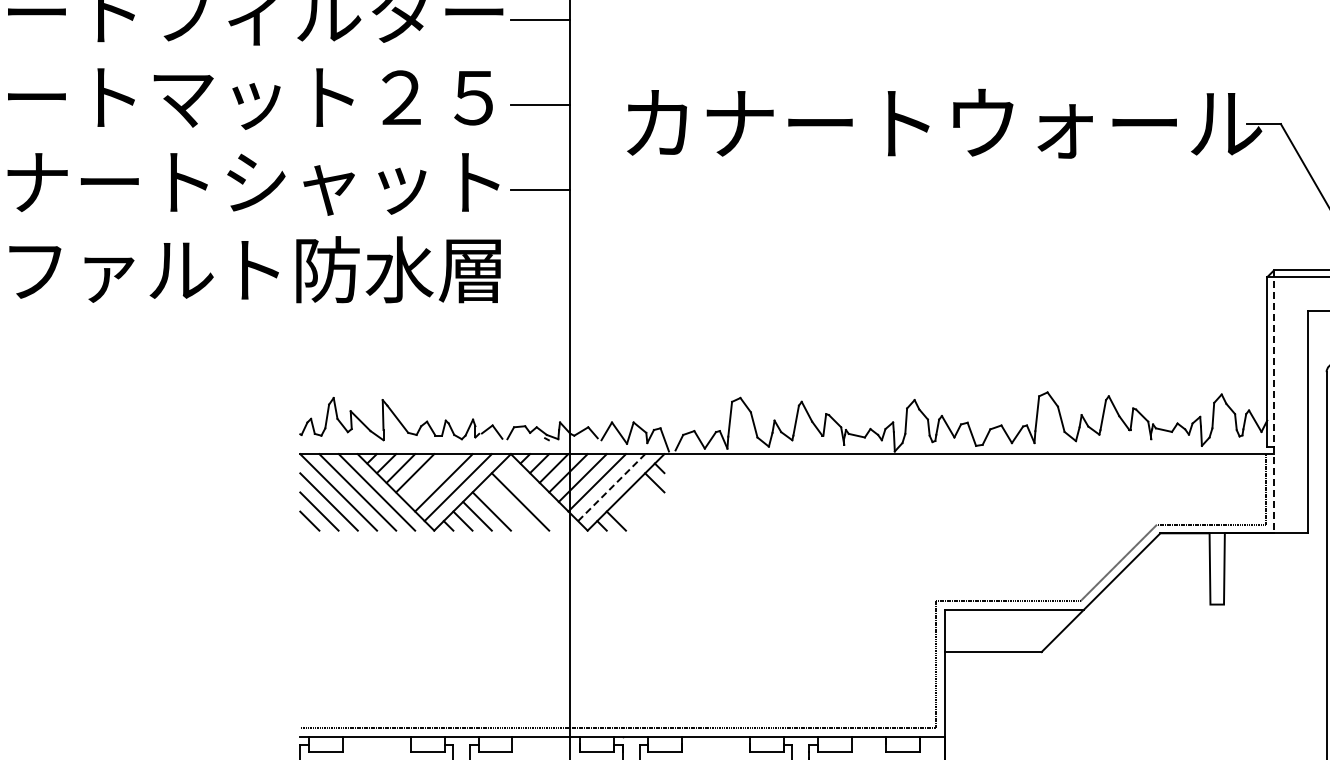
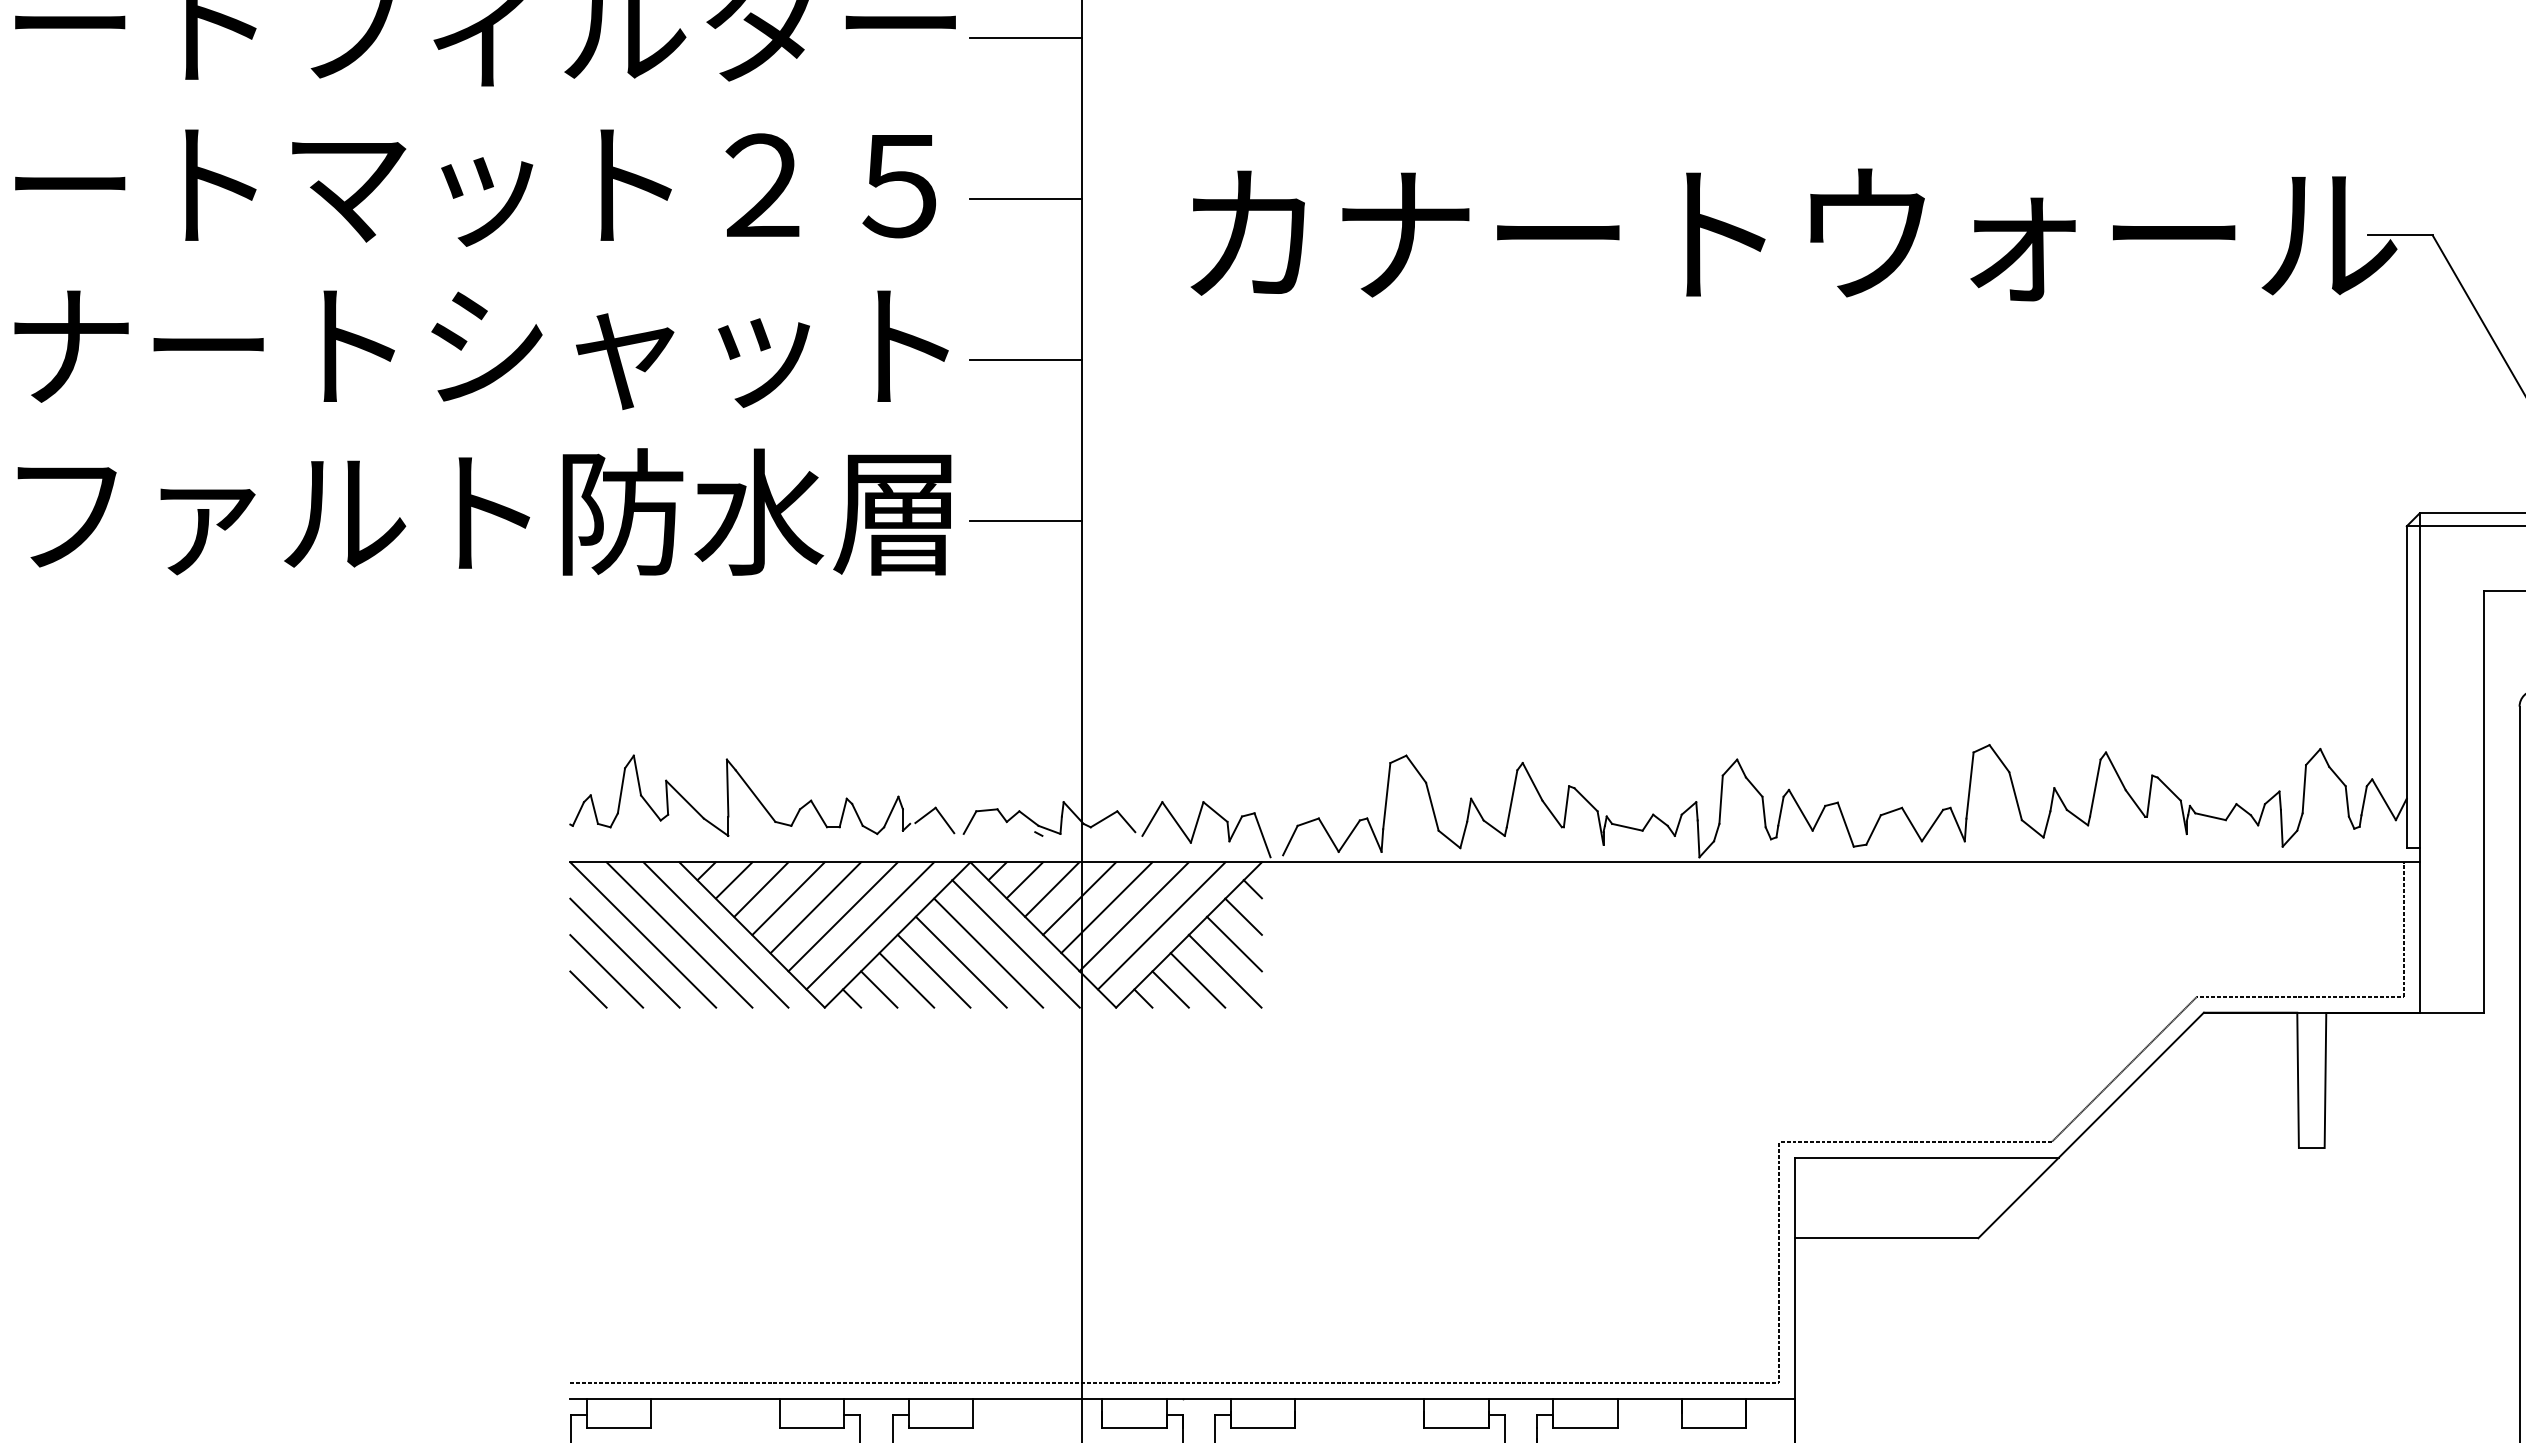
line: (539, 274) -> (1024, 521), added
line: (1274, 402) -> (2420, 764), dashed -> solid
line: (429, 477) -> (815, 906), added
line: (612, 487) -> (1163, 925), dashed -> solid
line: (534, 496) -> (1015, 942), added
line: (649, 496) -> (1233, 942), added
line: (506, 506) -> (961, 961), added
line: (644, 511) -> (1224, 971), added
line: (630, 515) -> (1197, 978), added

